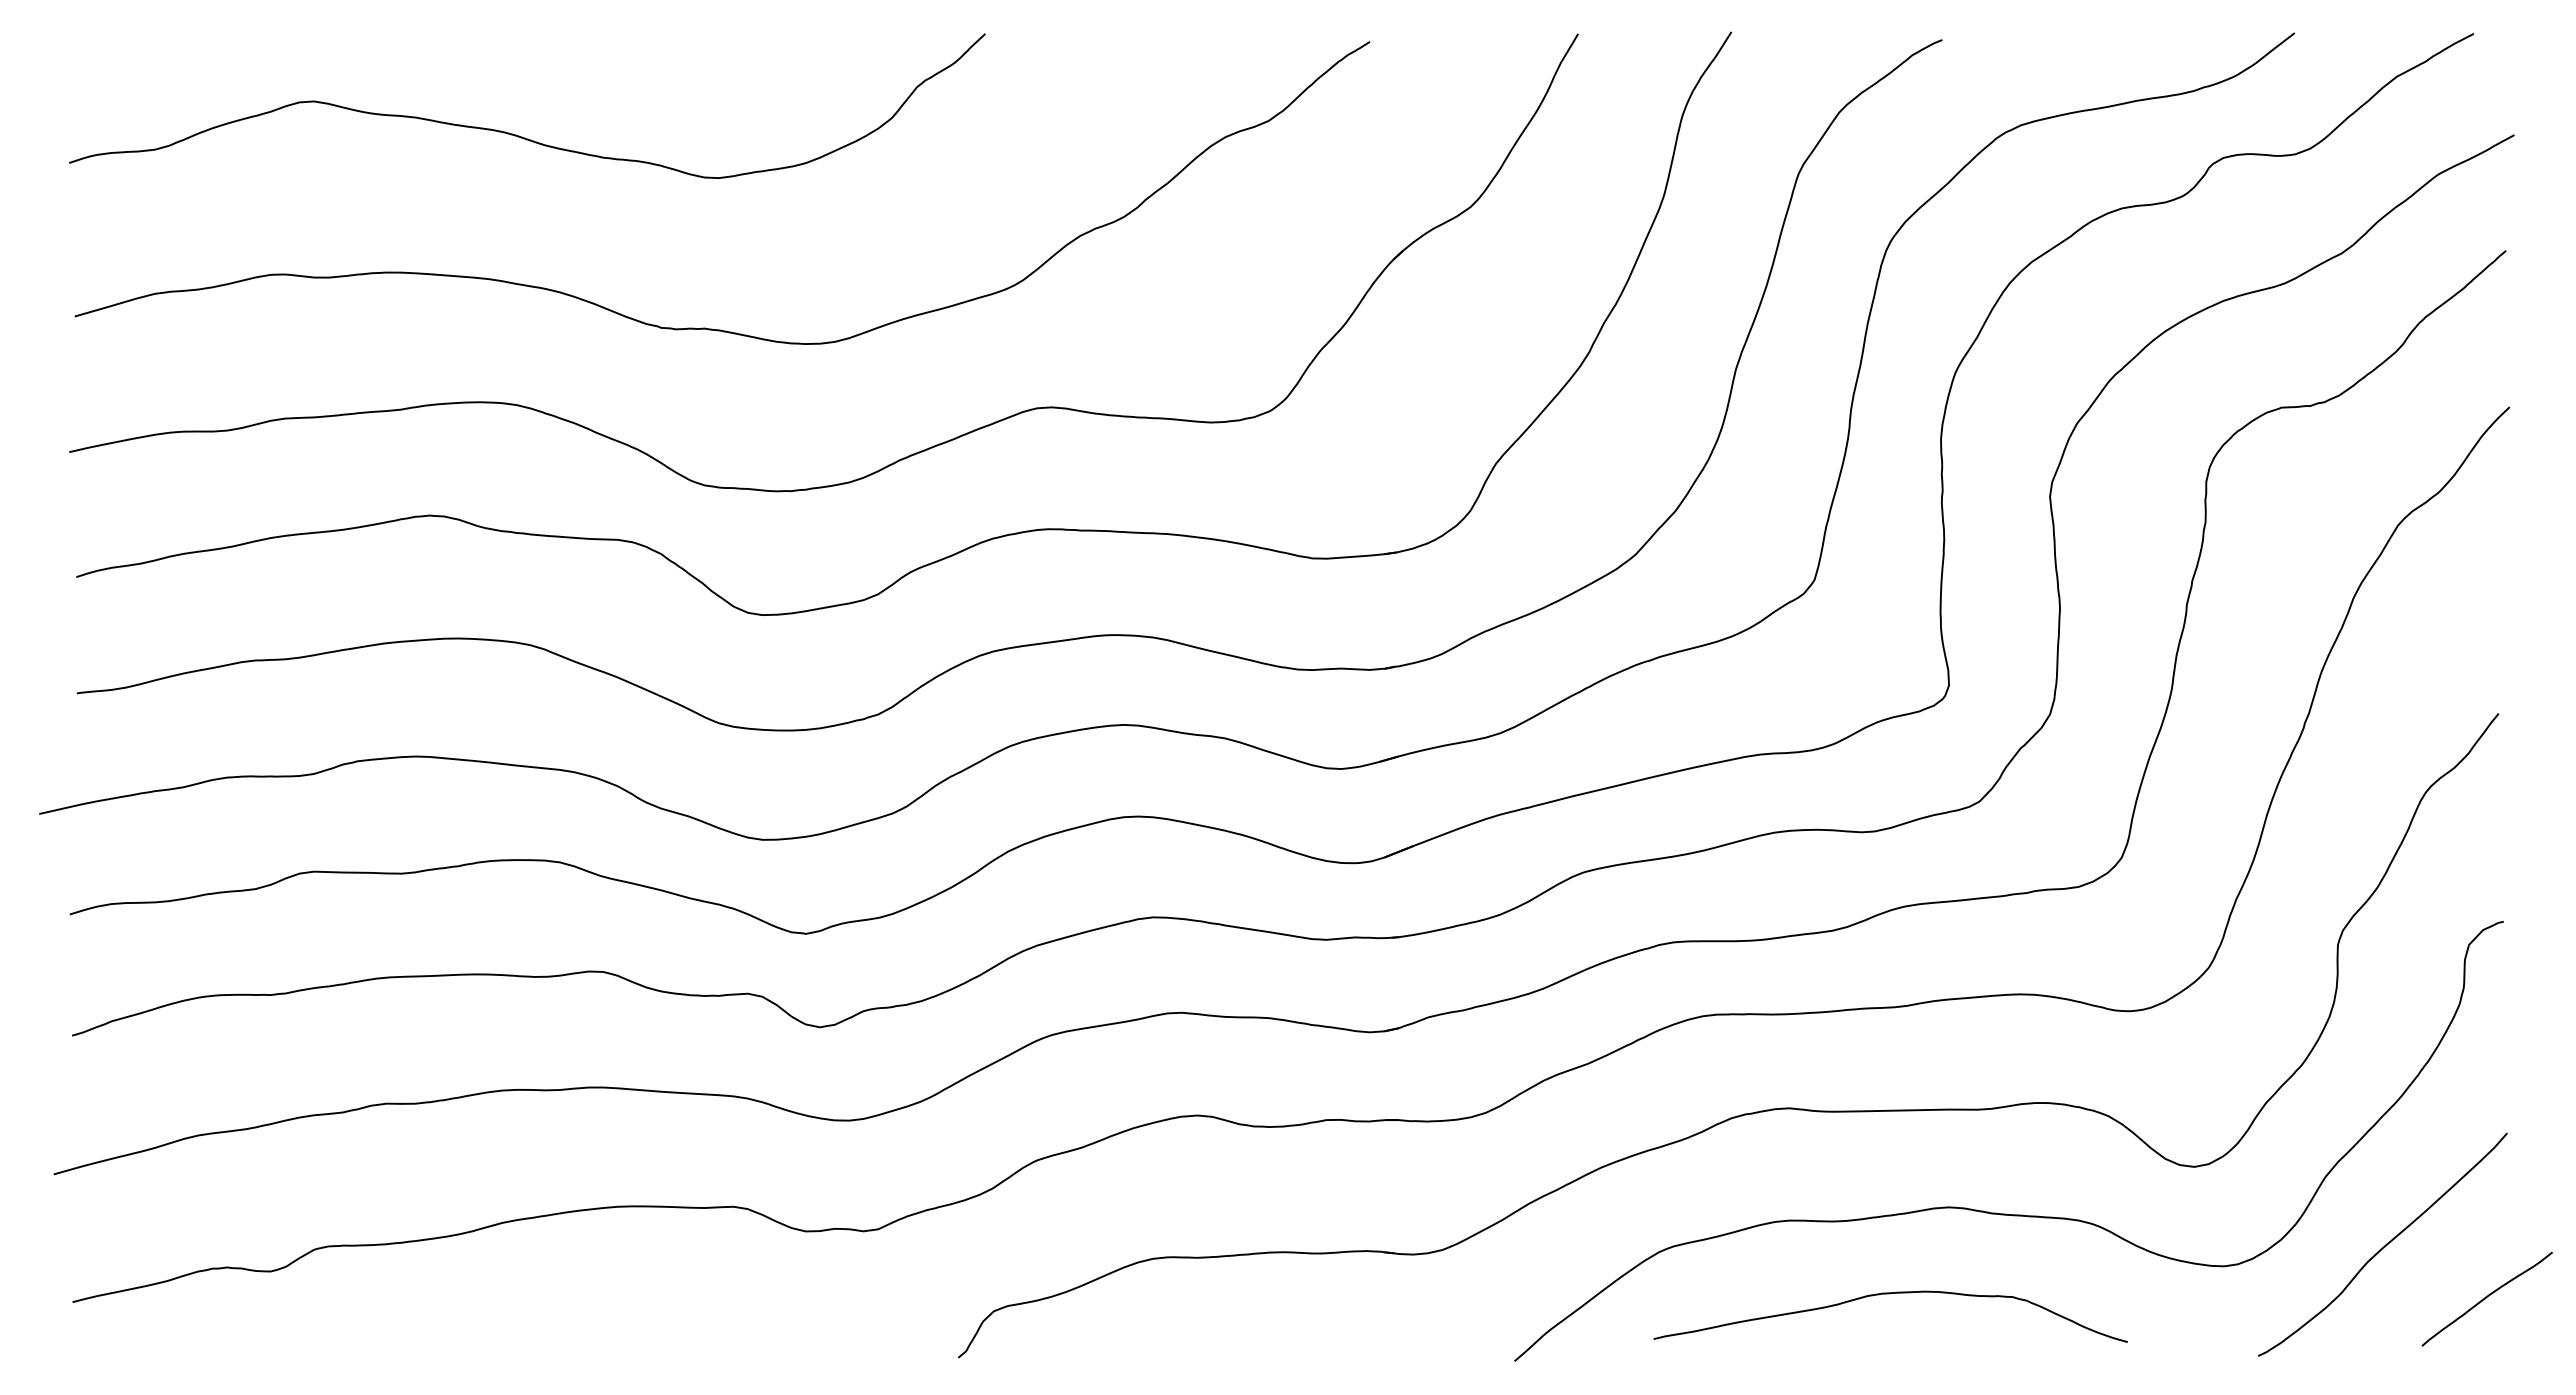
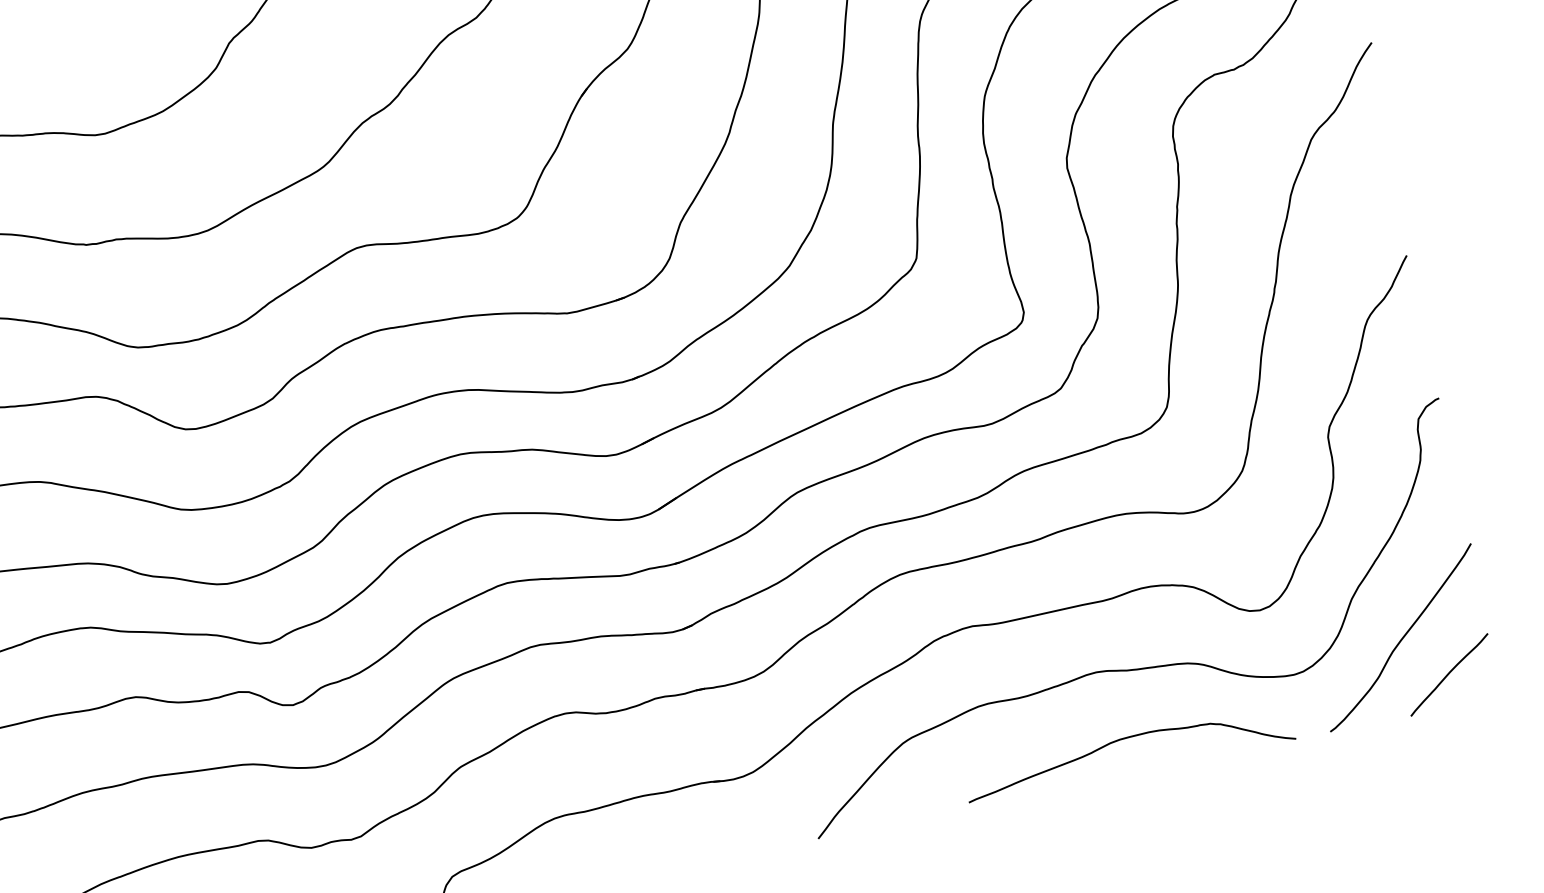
curve: (1890, 1294) -> (1125, 738), moved
curve: (2486, 1298) -> (1448, 674), moved

